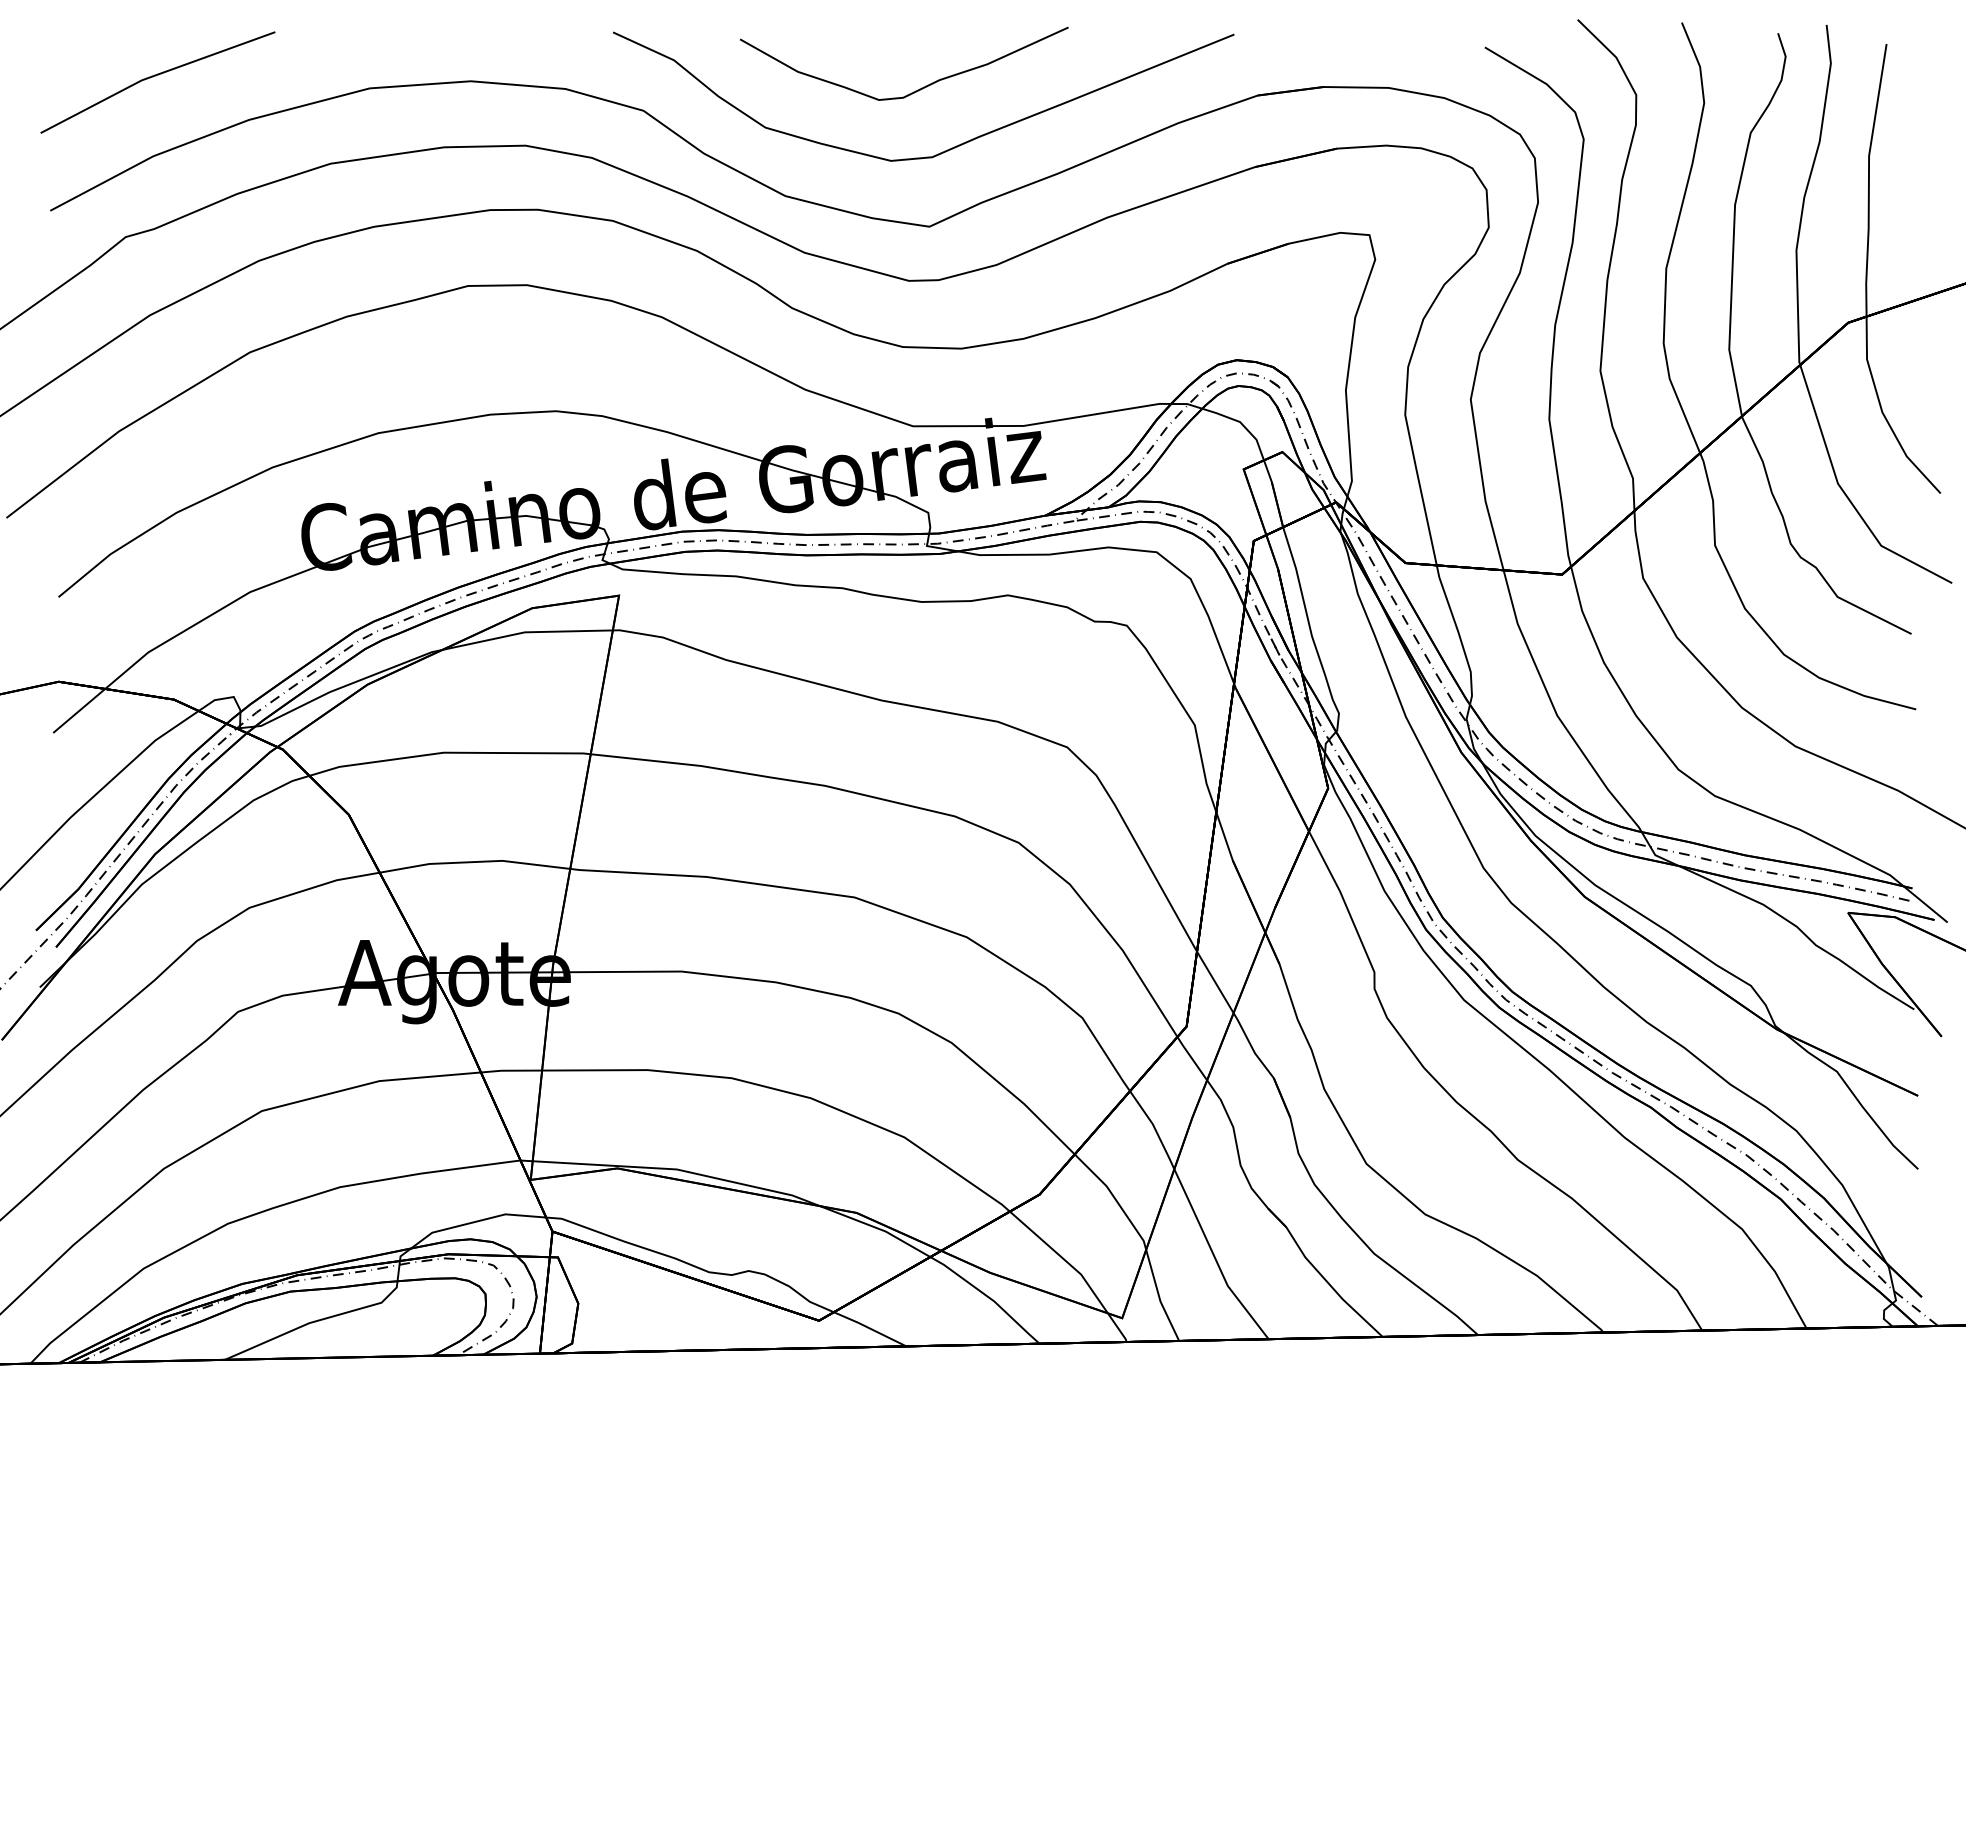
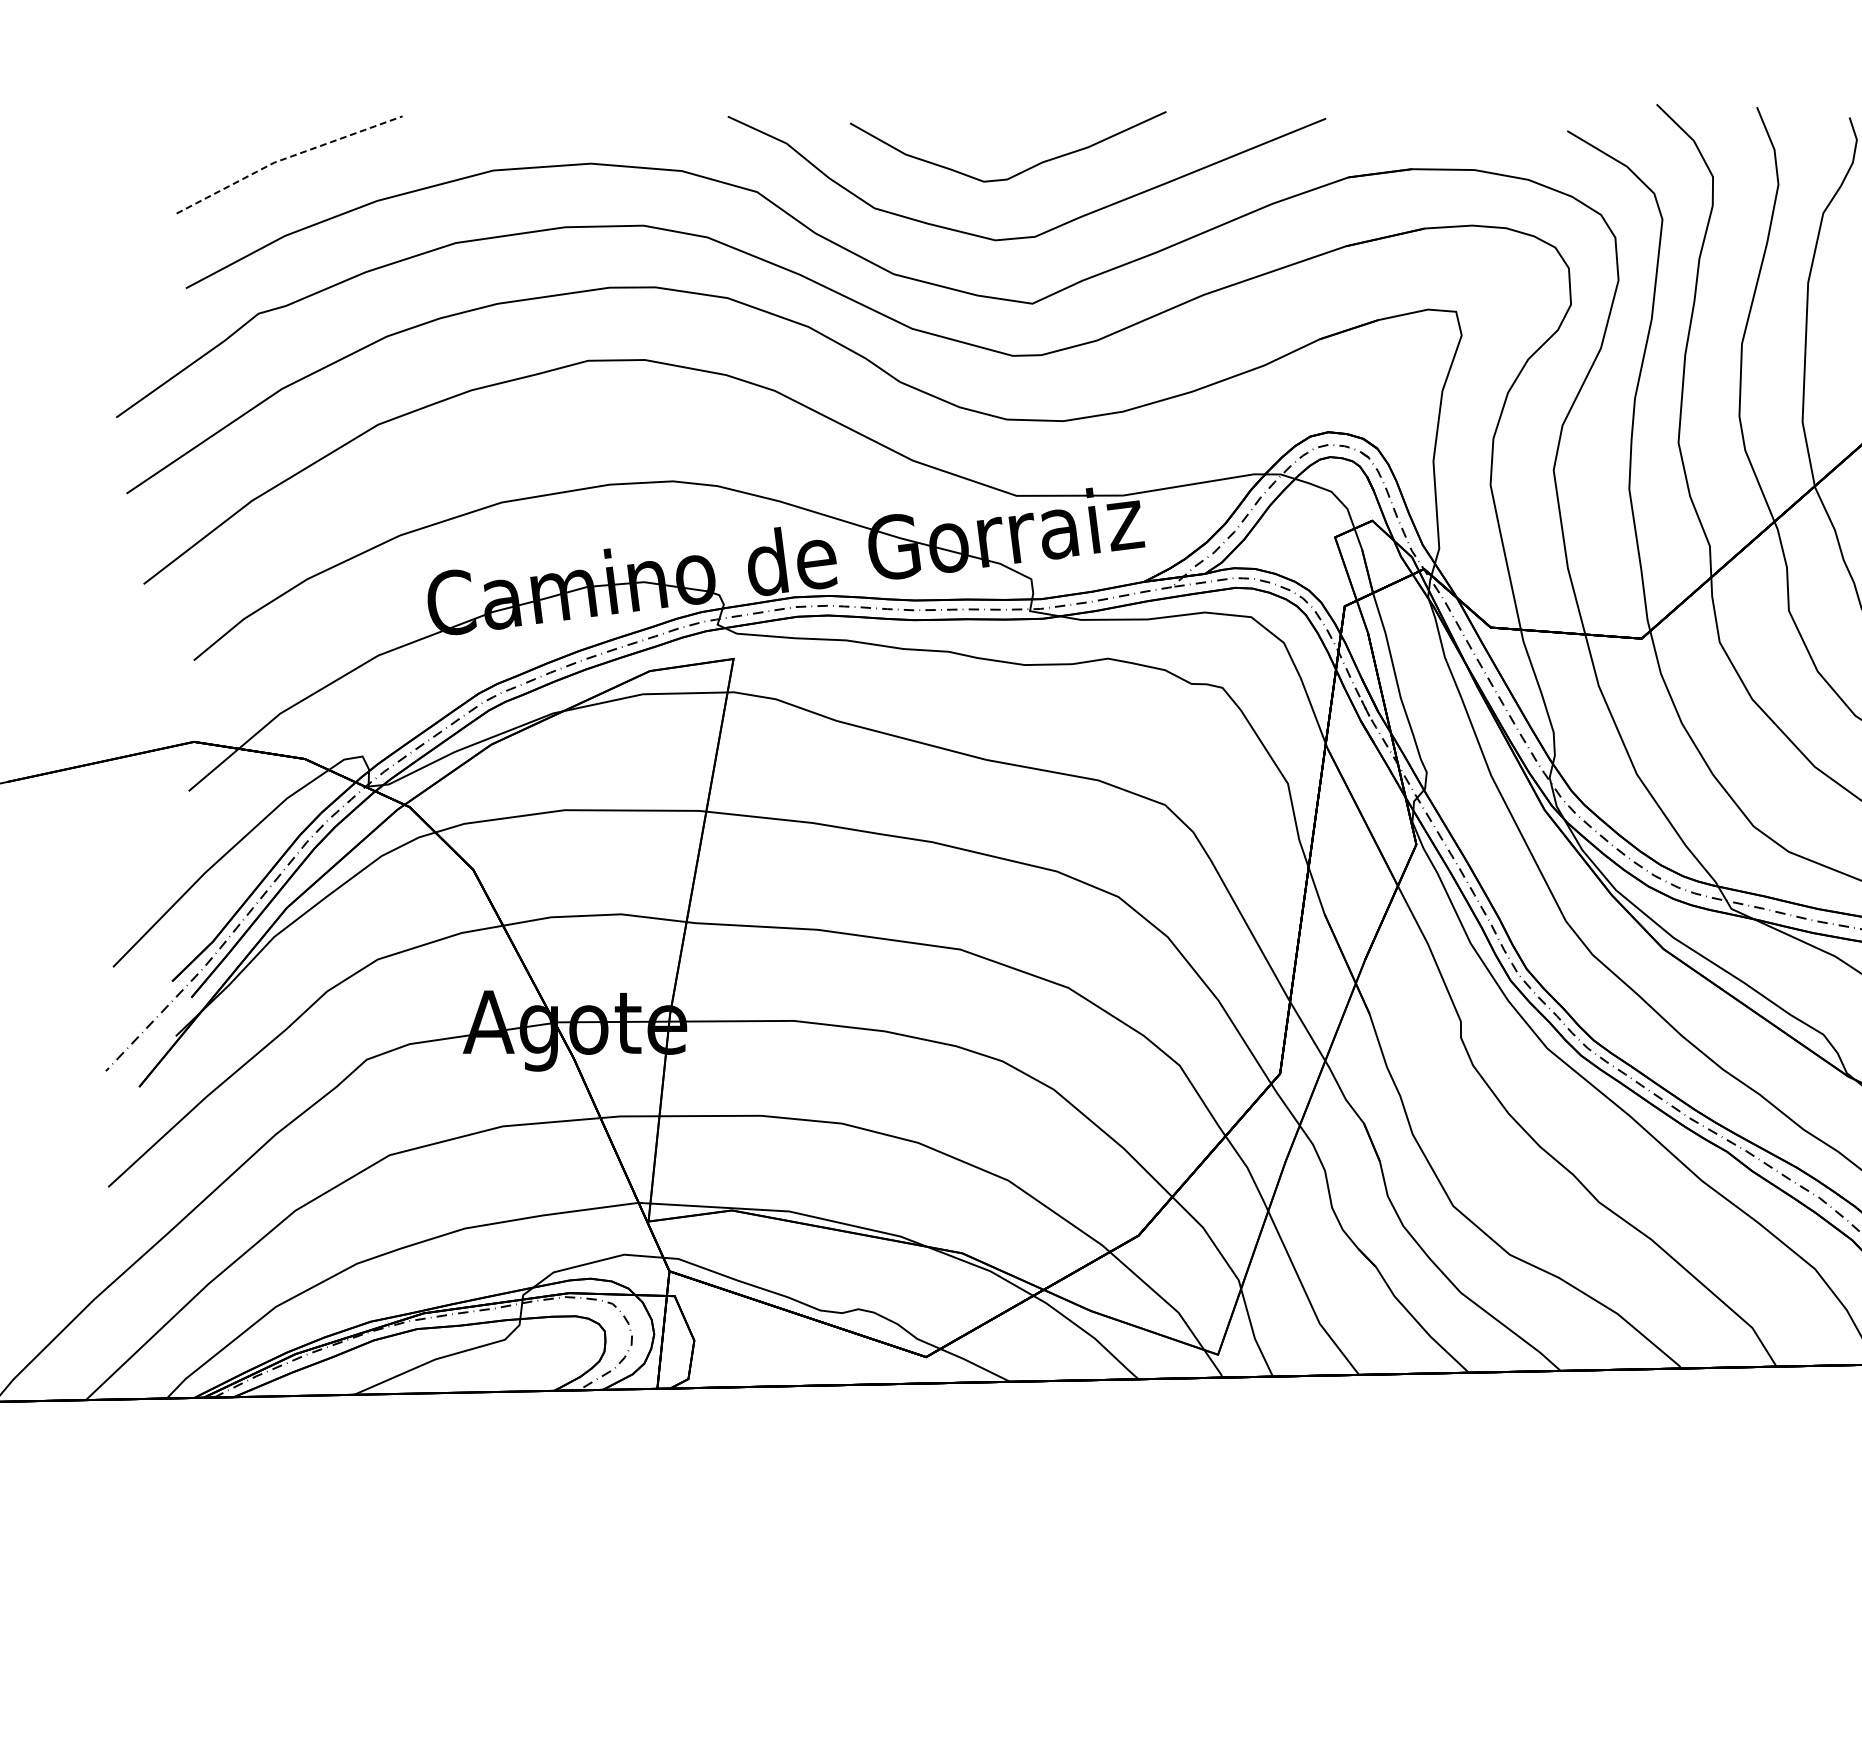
line: (154, 75) -> (286, 158), solid -> dashed

